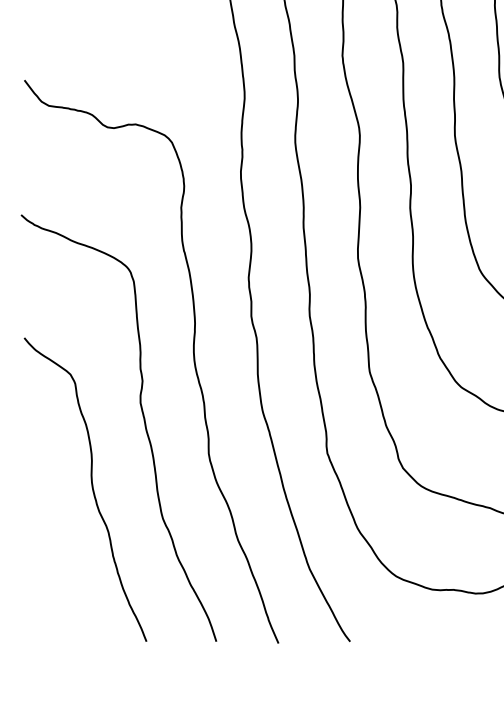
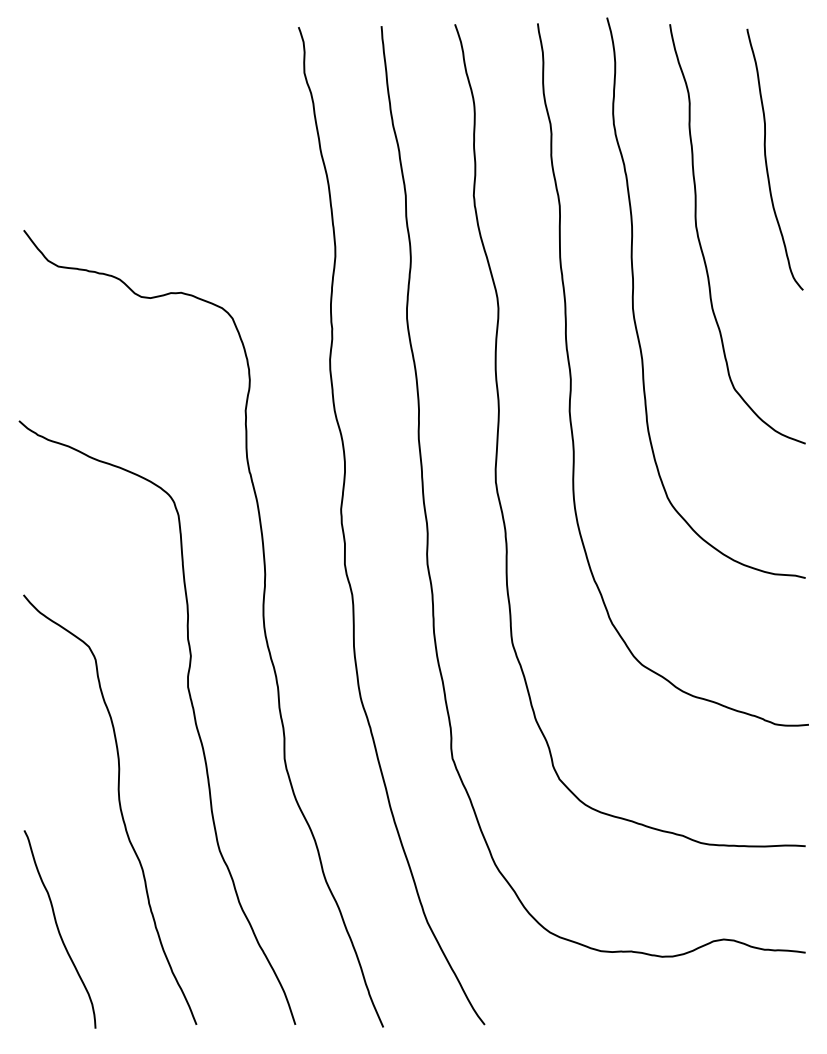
curve: (49, 574) -> (59, 929), added

